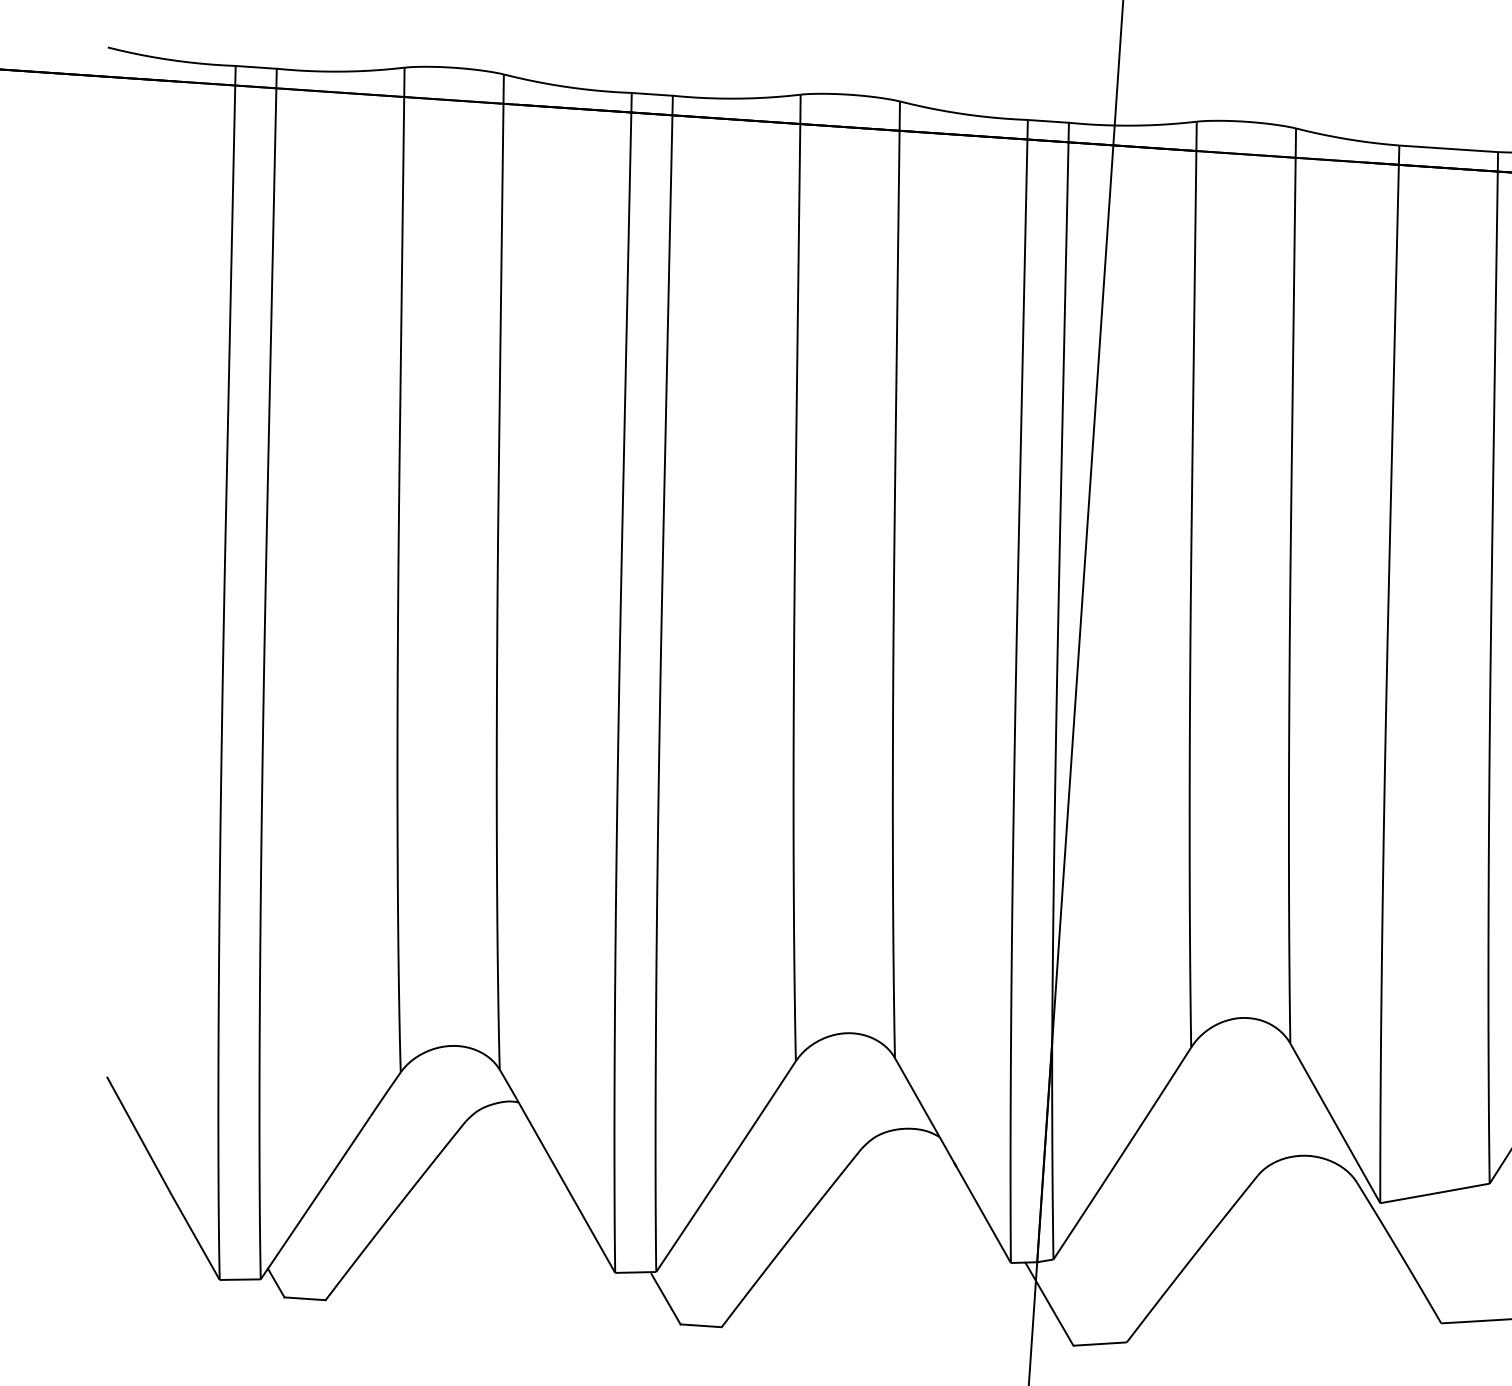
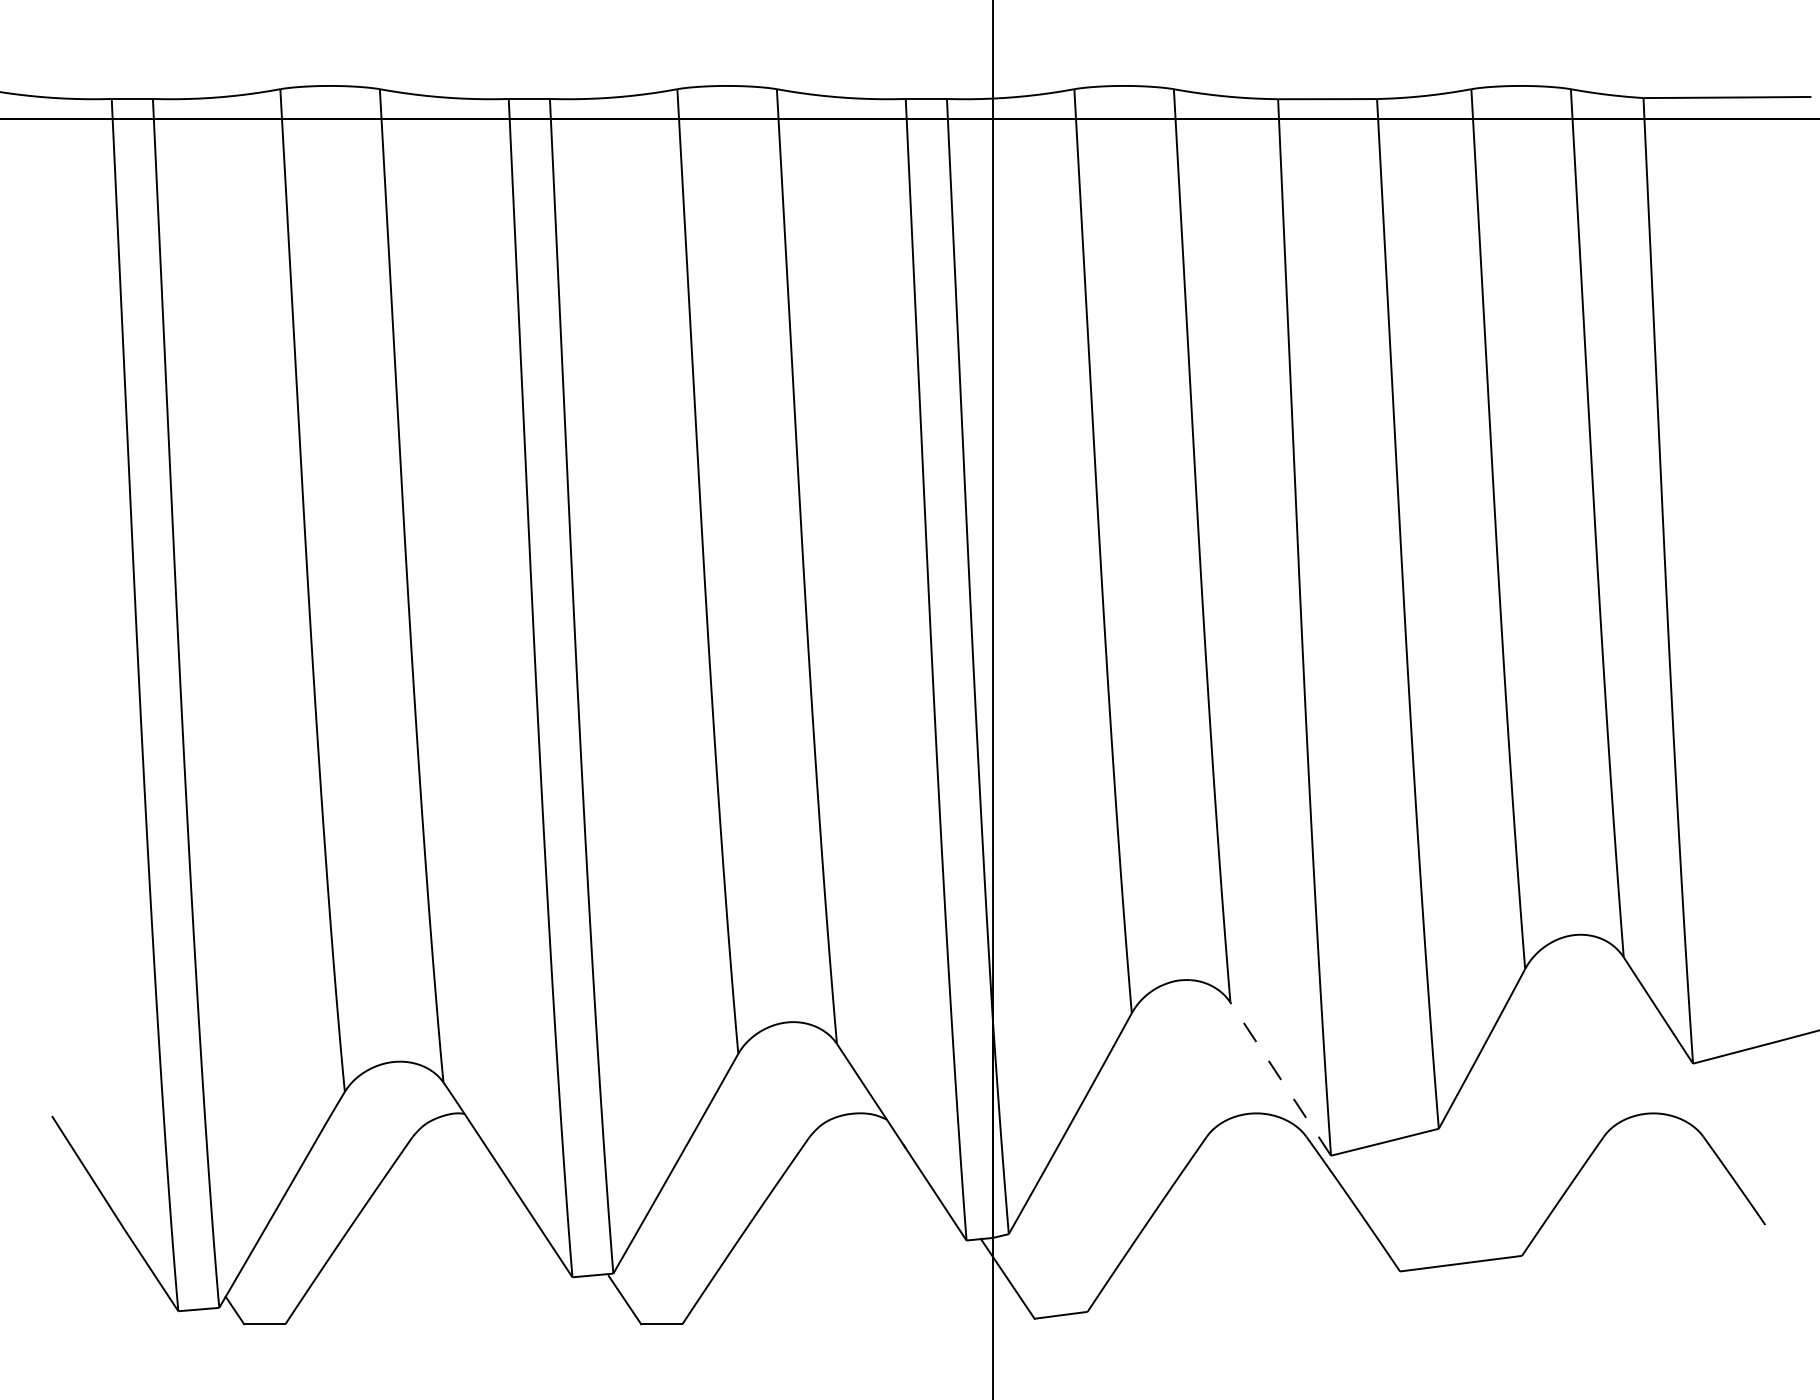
line: (1336, 1123) -> (1281, 1079), solid -> dashed

